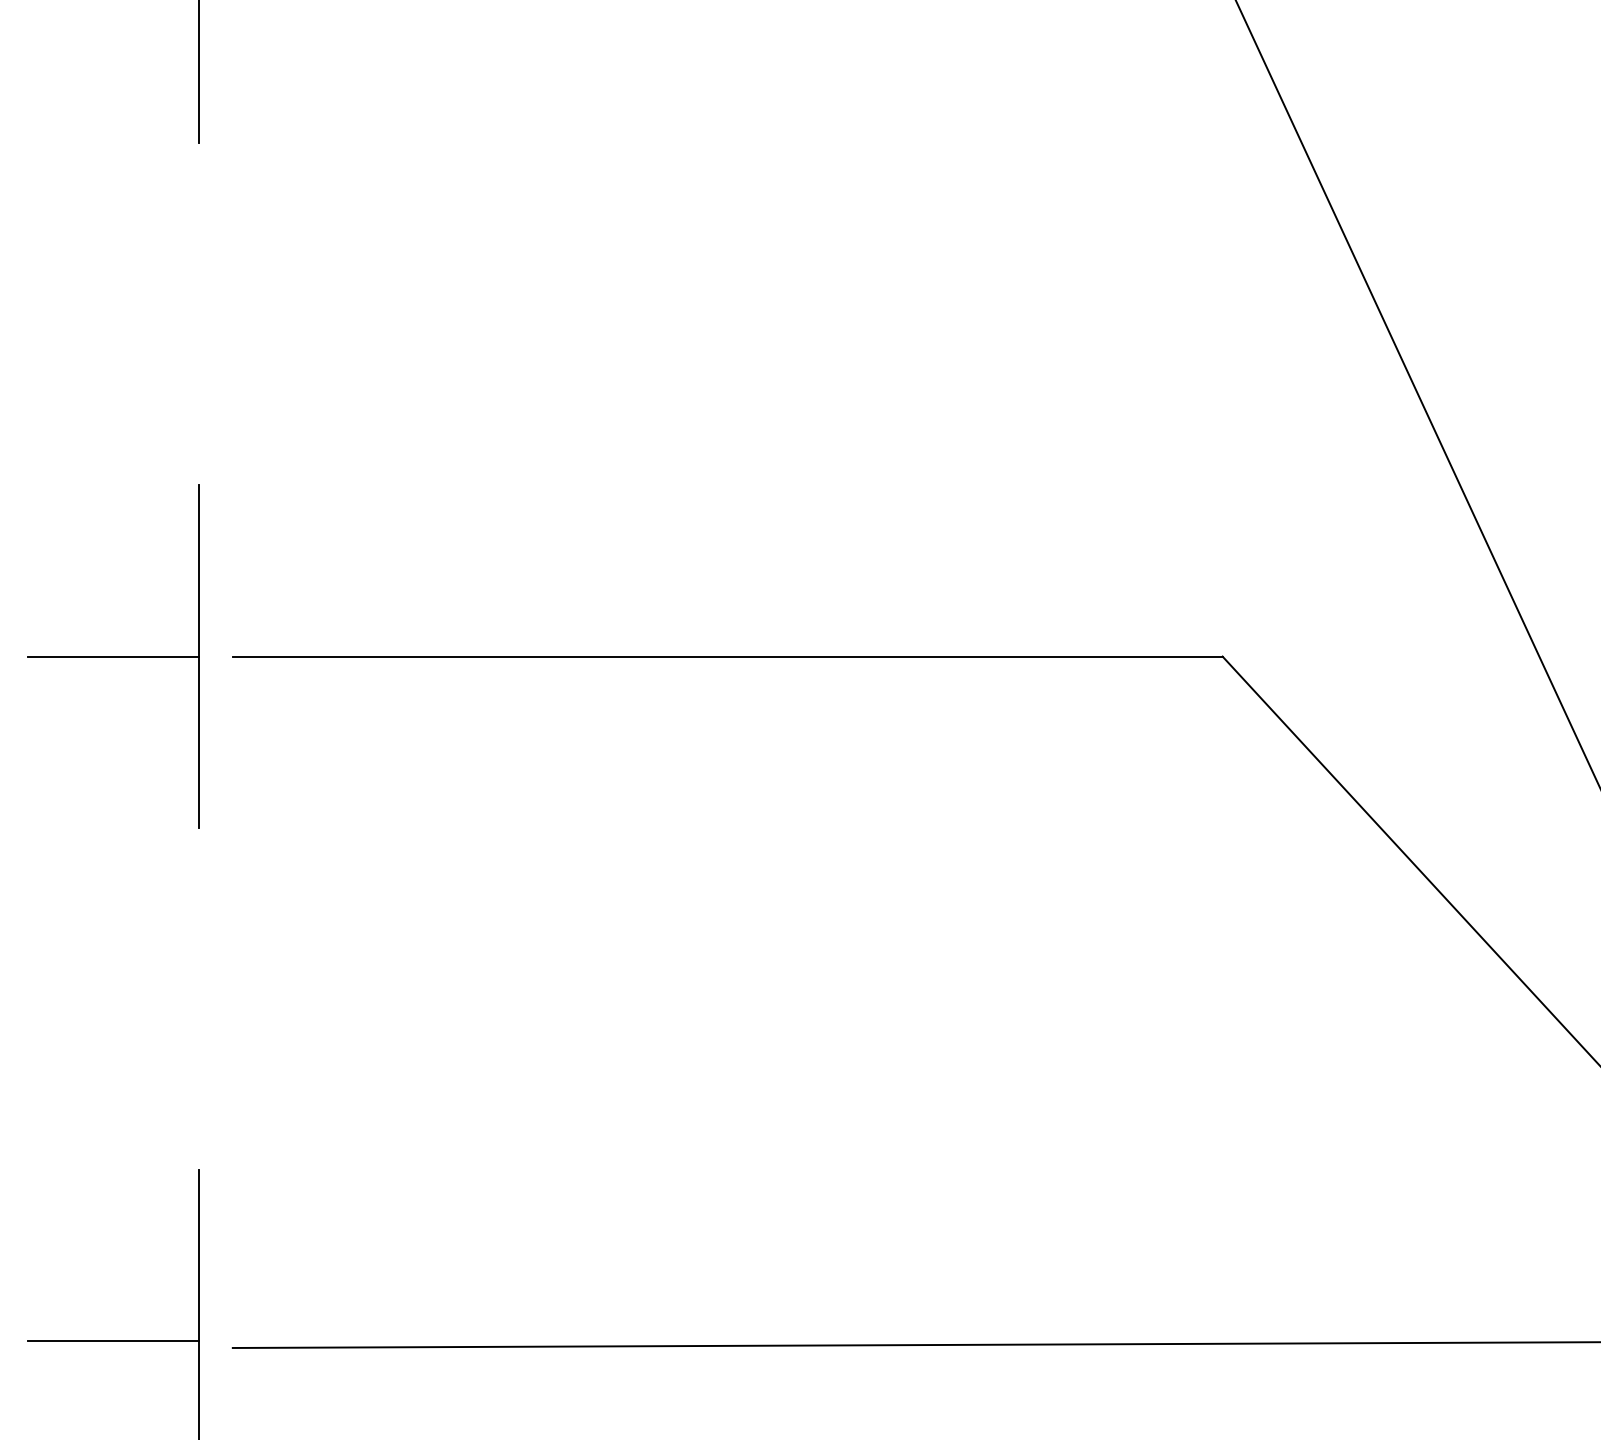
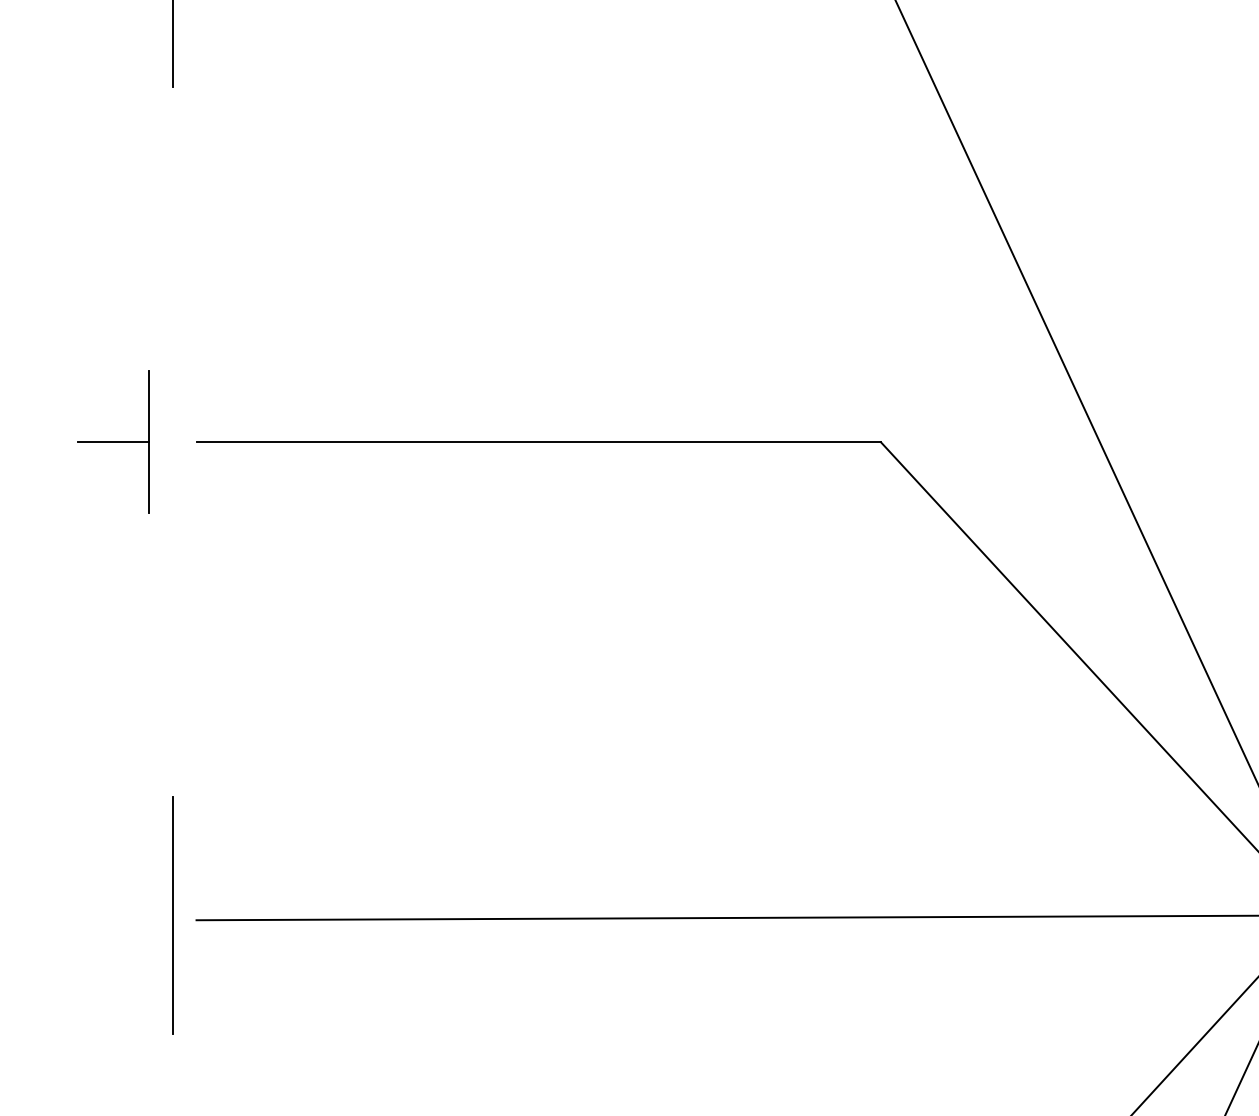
part: (112, 655) -> (113, 441), size x0.6
line: (112, 1341) -> (113, 915), removed

